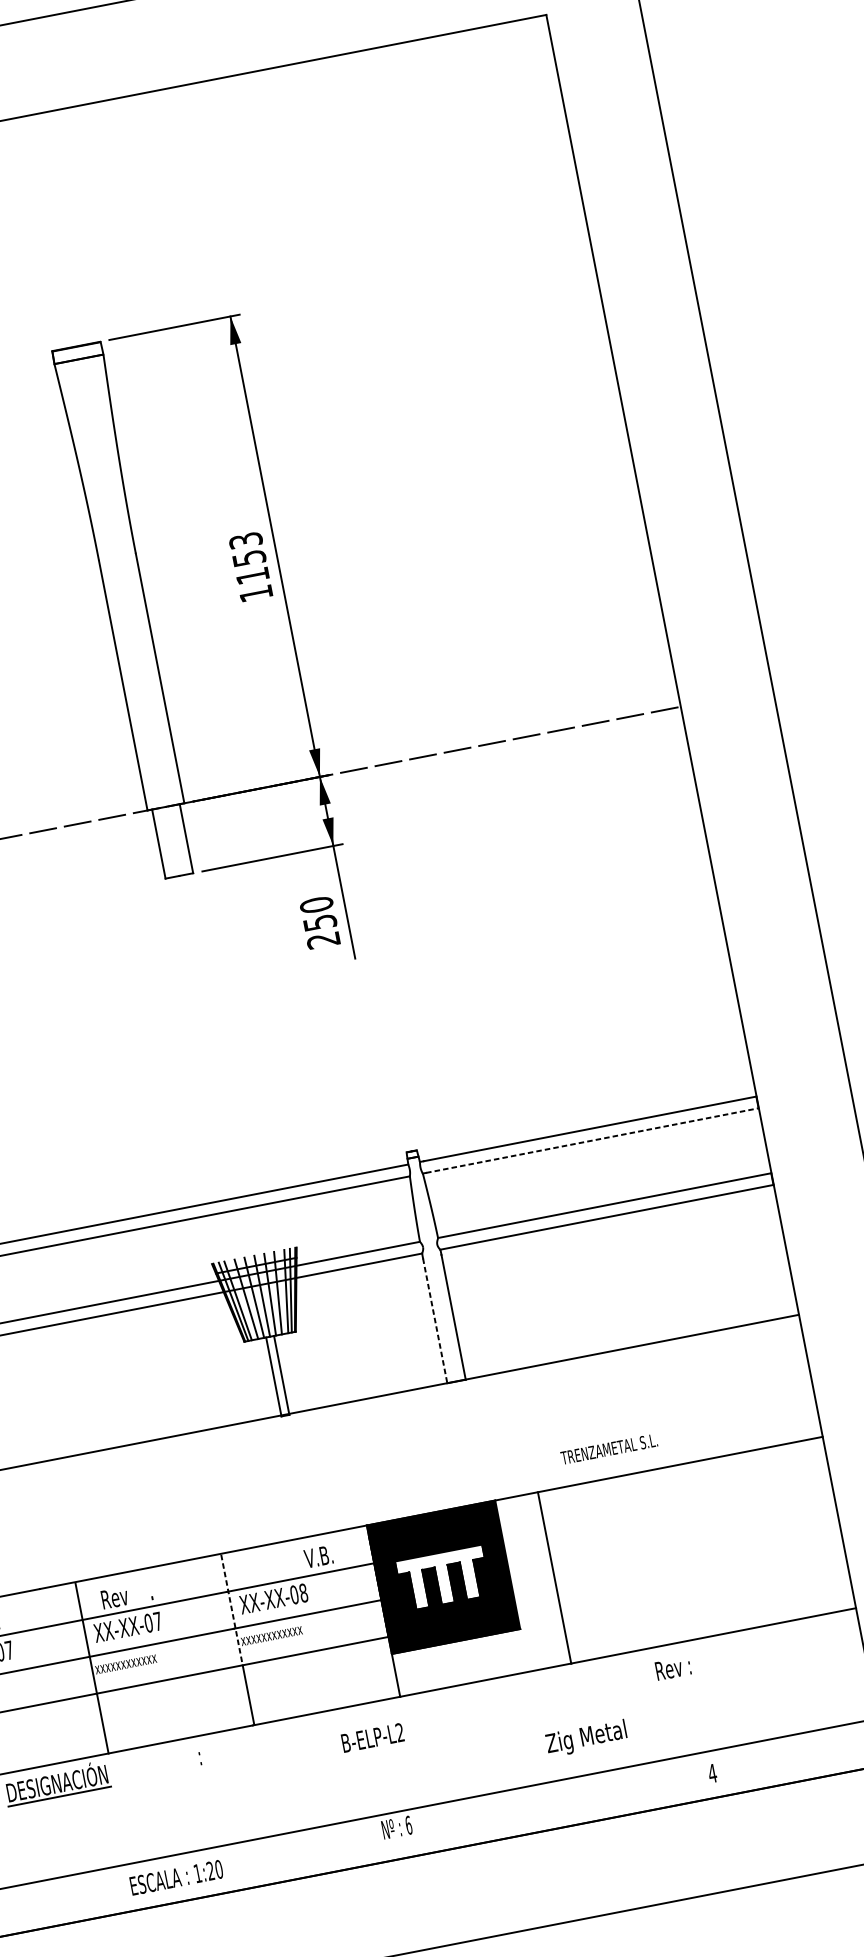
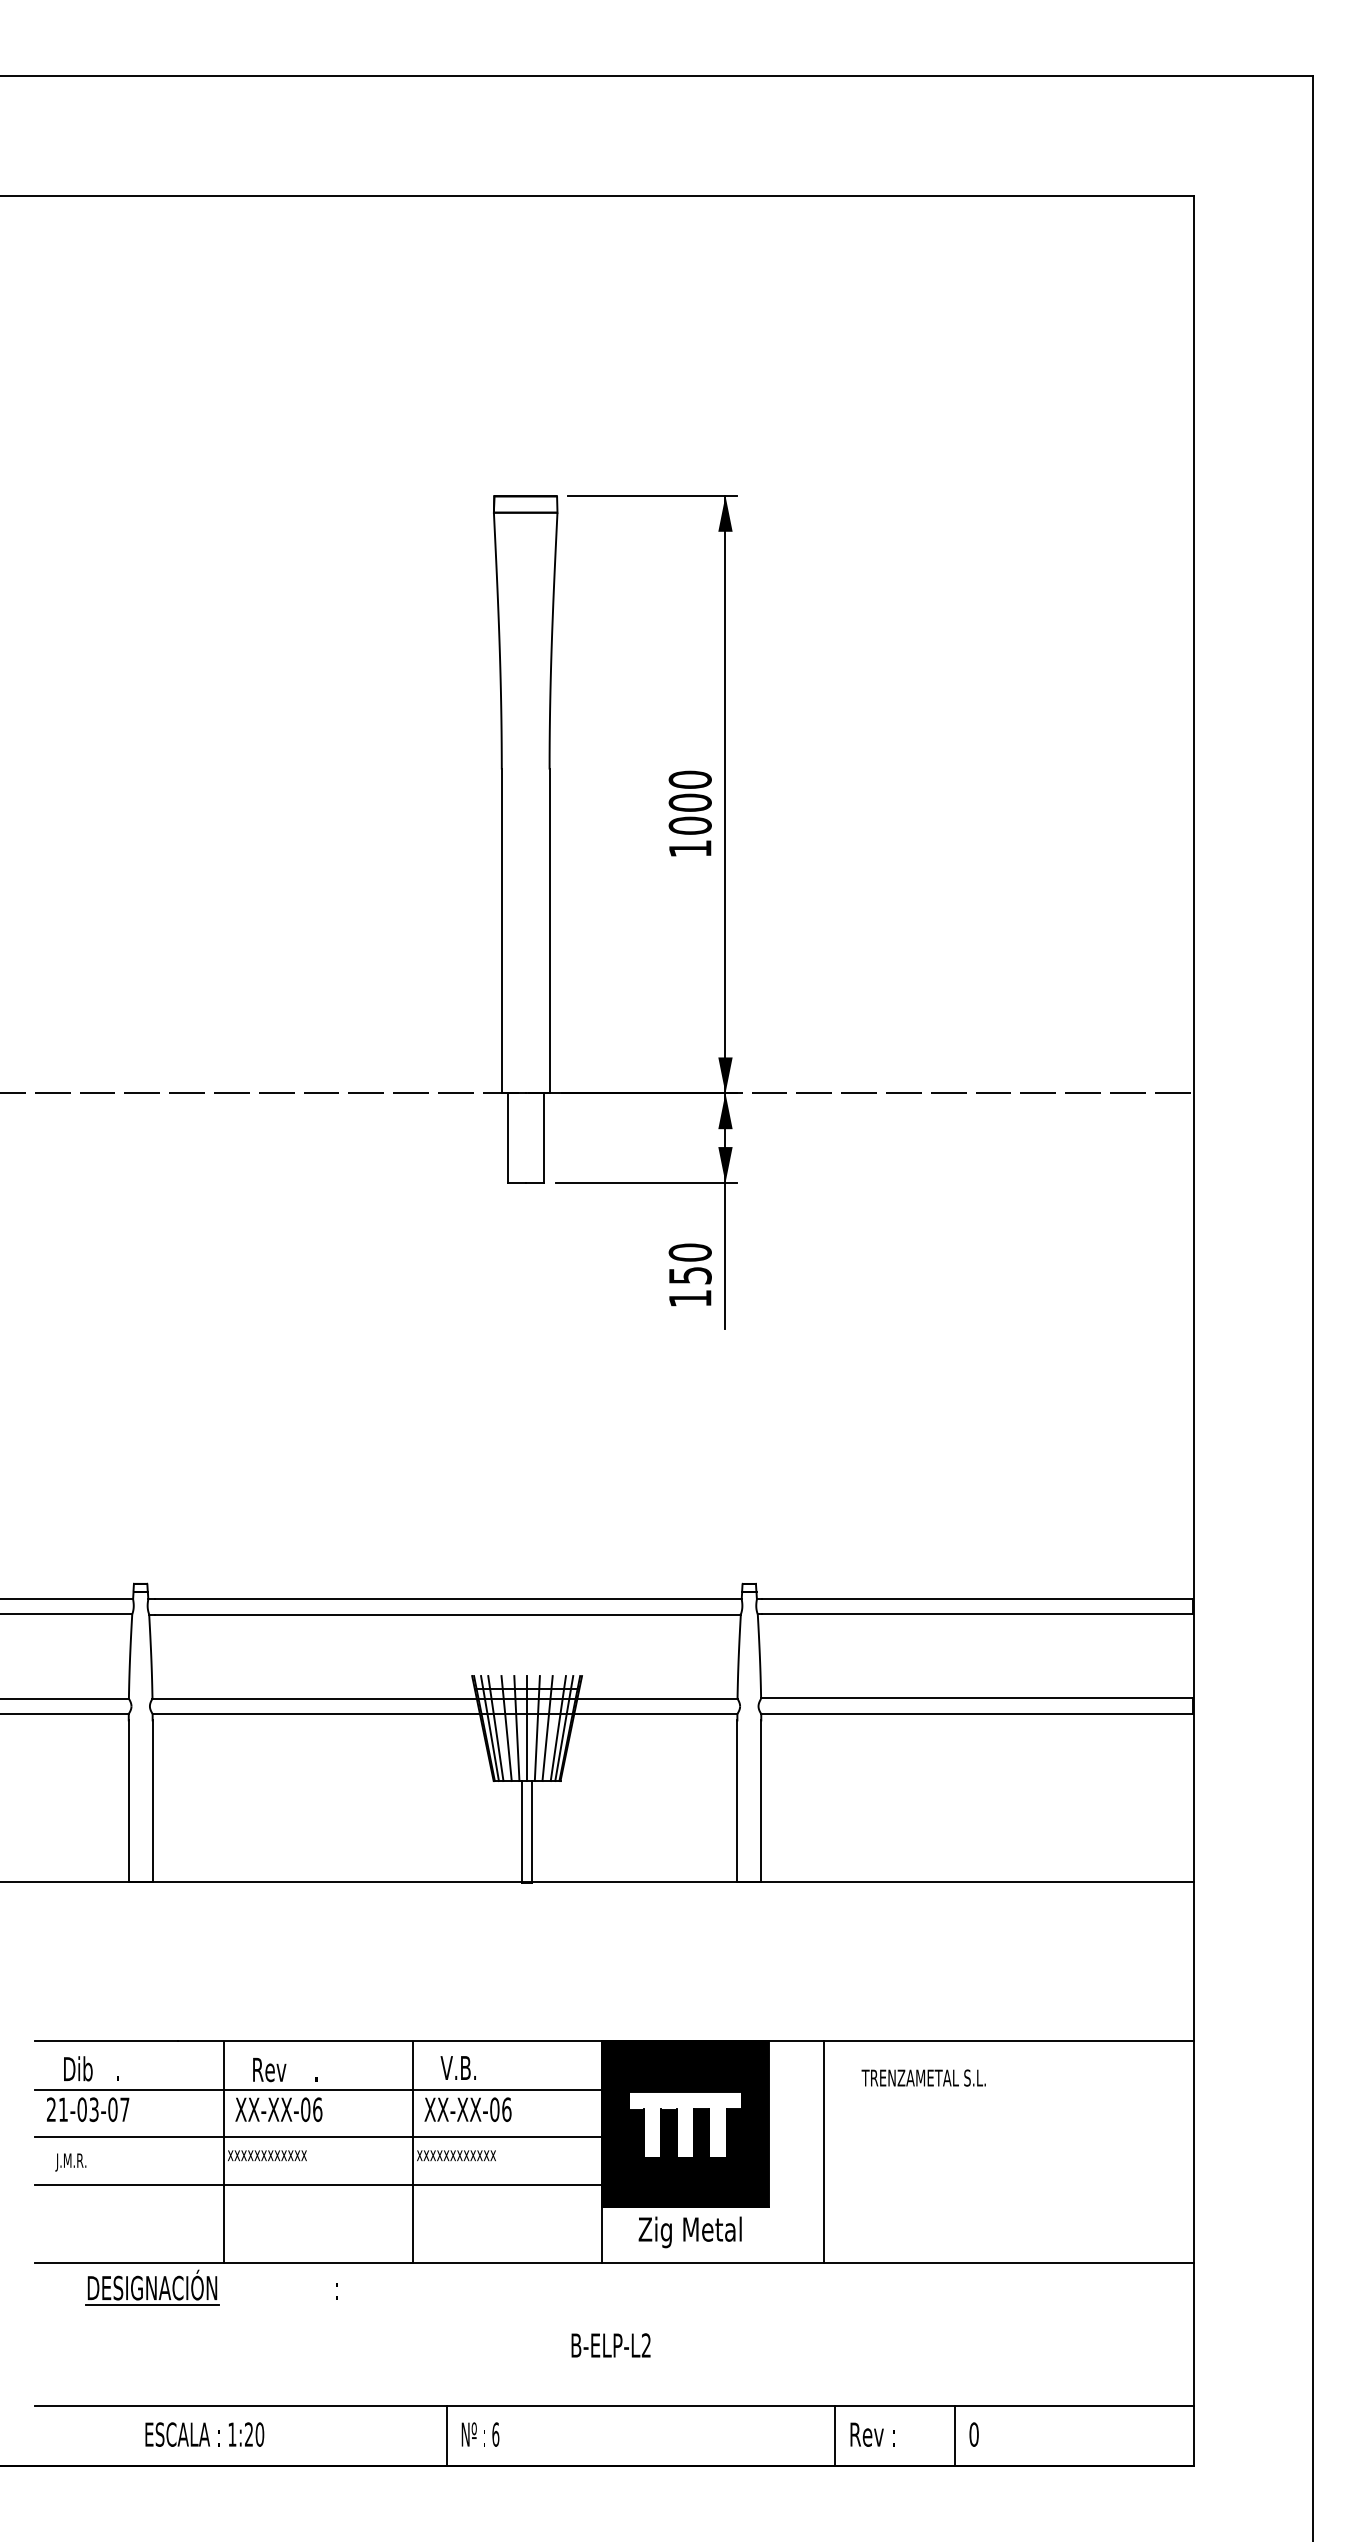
text: (248, 558) -> (689, 802), 1153 -> 1000
text: (322, 940) -> (689, 1298), 250 -> 150
line: (592, 1140) -> (977, 1614), dashed -> solid
line: (435, 1320) -> (737, 1801), dashed -> solid
text: (608, 1448) -> (923, 2077), moved
text: (317, 1556) -> (457, 2067), moved
text: (303, 1592) -> (506, 2109), XX-XX-08 -> XX-XX-06
line: (232, 1610) -> (413, 2113), dashed -> solid
text: (157, 1621) -> (317, 2109), XX-XX-07 -> XX-XX-06
text: (673, 1668) -> (872, 2434), moved
text: (372, 1737) -> (610, 2345), moved
text: (586, 1738) -> (689, 2232), moved
text: (712, 1773) -> (974, 2434), 4 -> 0
line: (697, 1777) -> (954, 2435), added
line: (605, 1794) -> (835, 2435), added
text: (397, 1827) -> (480, 2434), moved
line: (306, 1853) -> (446, 2435), added
text: (176, 1877) -> (204, 2434), moved

